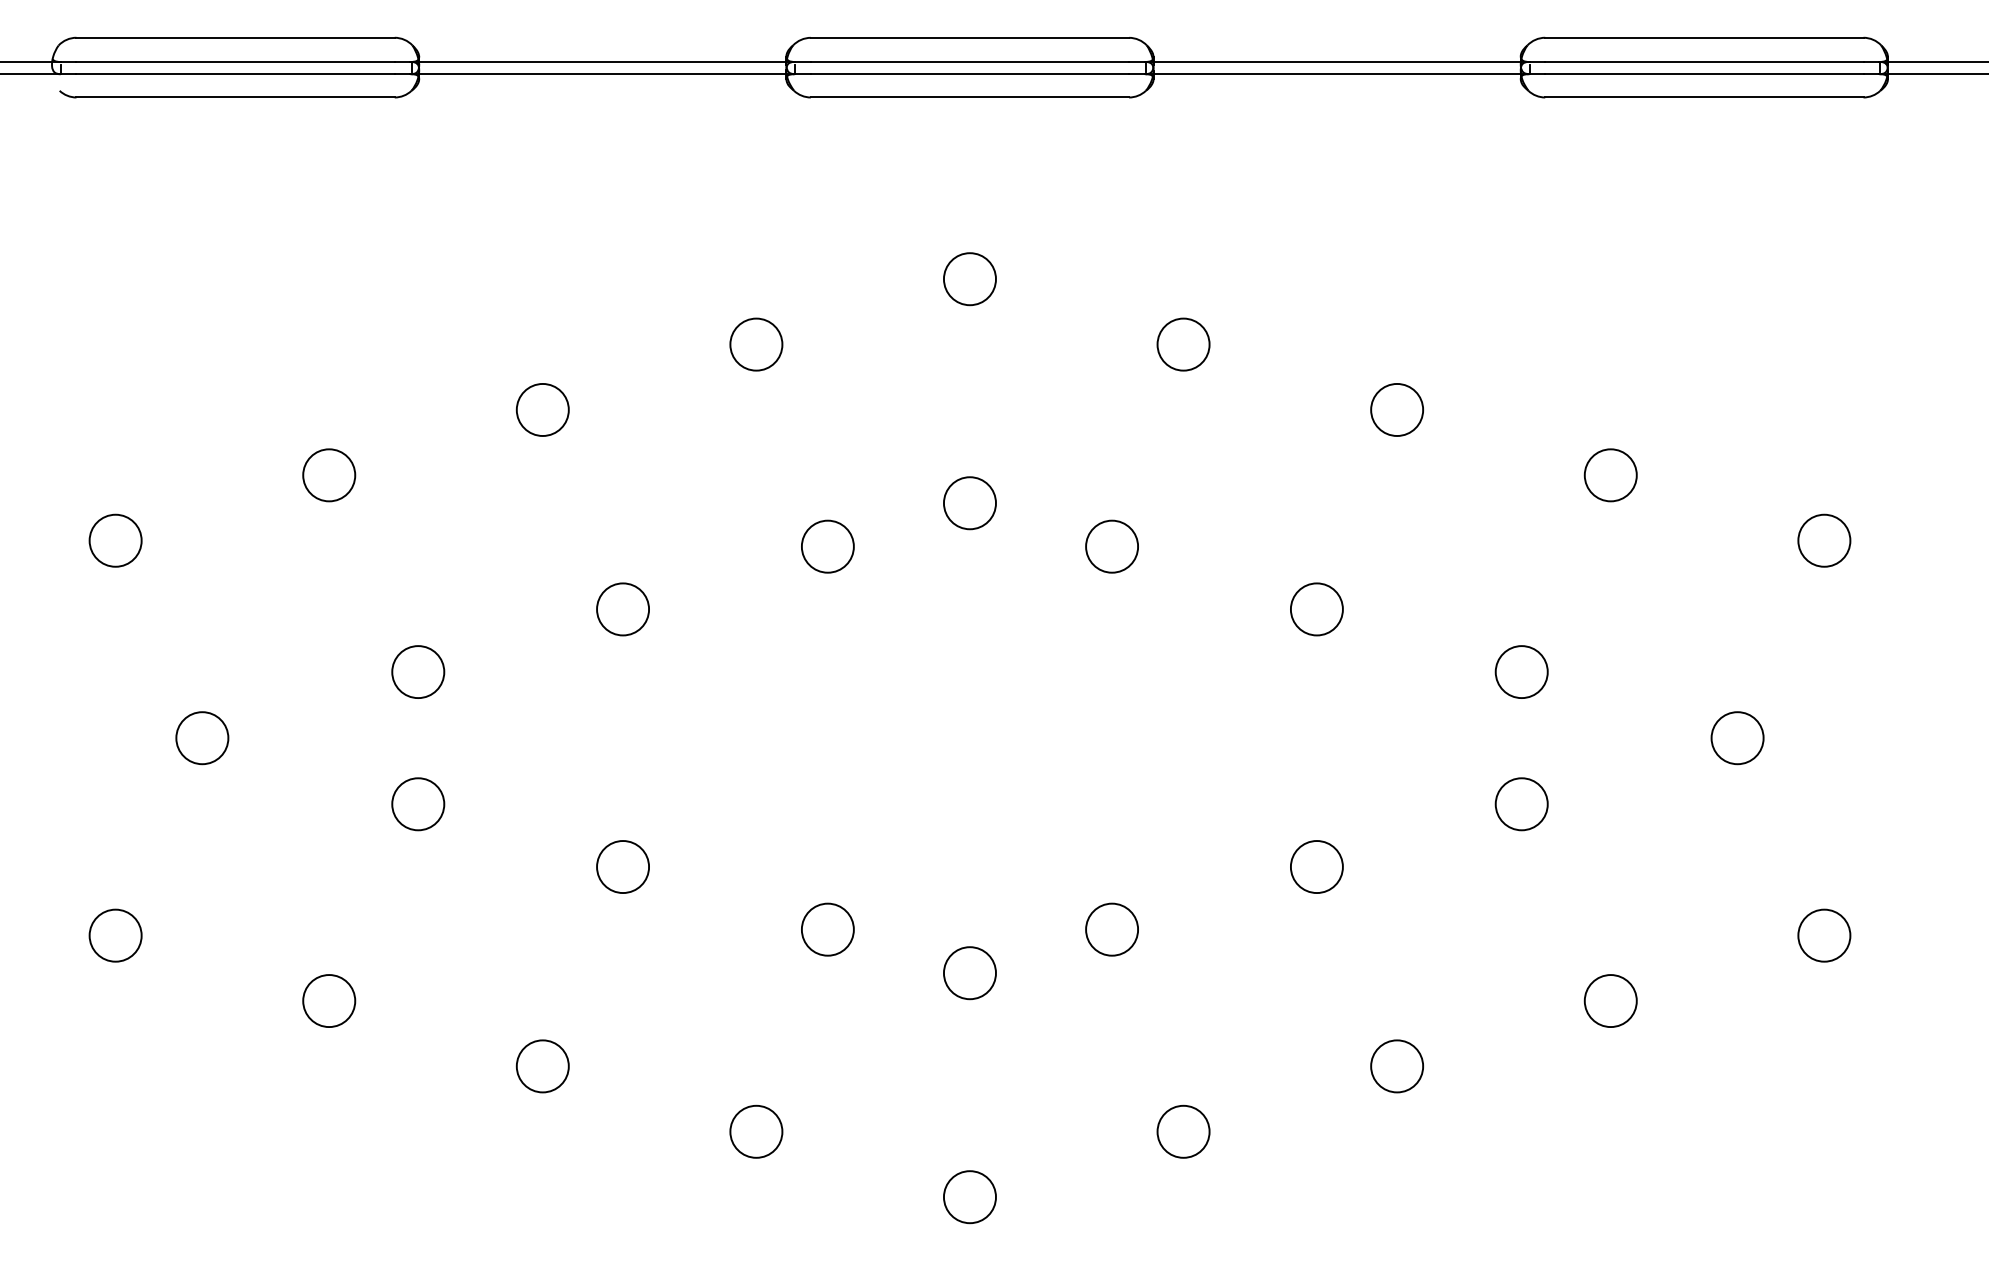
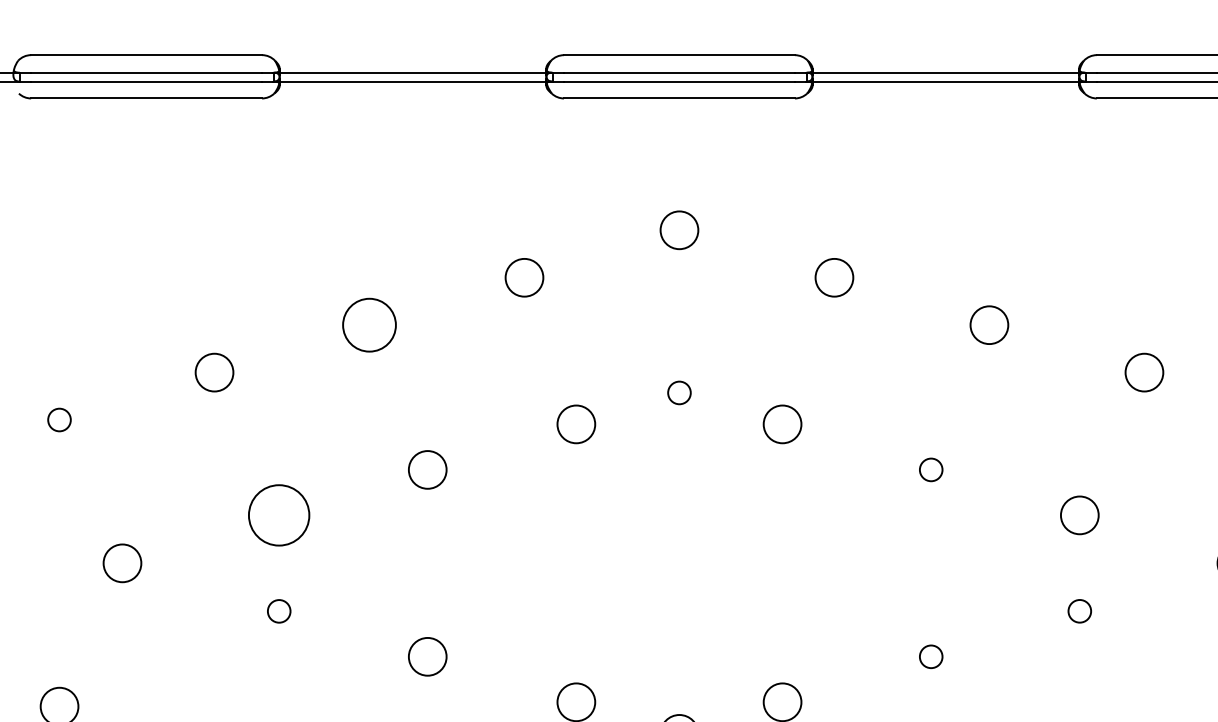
circle: (542, 409) -> (369, 324), size x1.4
circle: (969, 503) -> (679, 393), size x0.6
circle: (115, 540) -> (59, 419), size x0.6
circle: (1316, 609) -> (930, 469), size x0.6
circle: (418, 672) -> (279, 515), size x1.6
circle: (418, 804) -> (279, 611), size x0.6
circle: (1521, 804) -> (1079, 611), size x0.6
circle: (1316, 867) -> (930, 657), size x0.6

